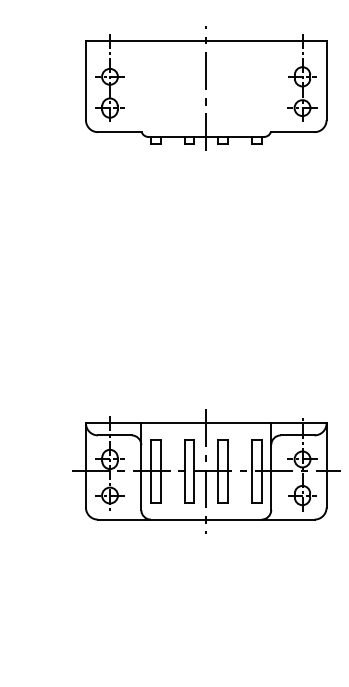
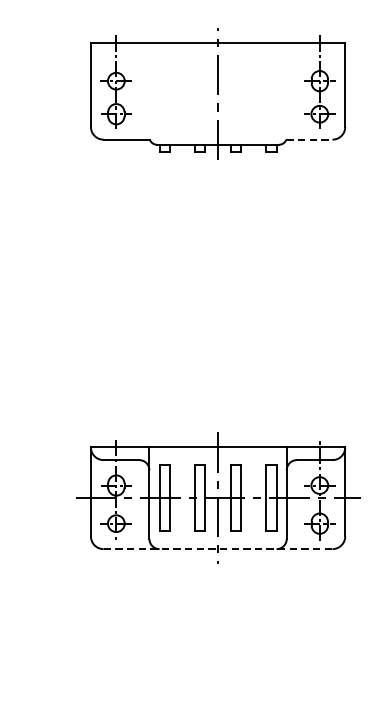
line: (292, 132) -> (309, 140), solid -> dashed
line: (206, 519) -> (218, 548), solid -> dashed

